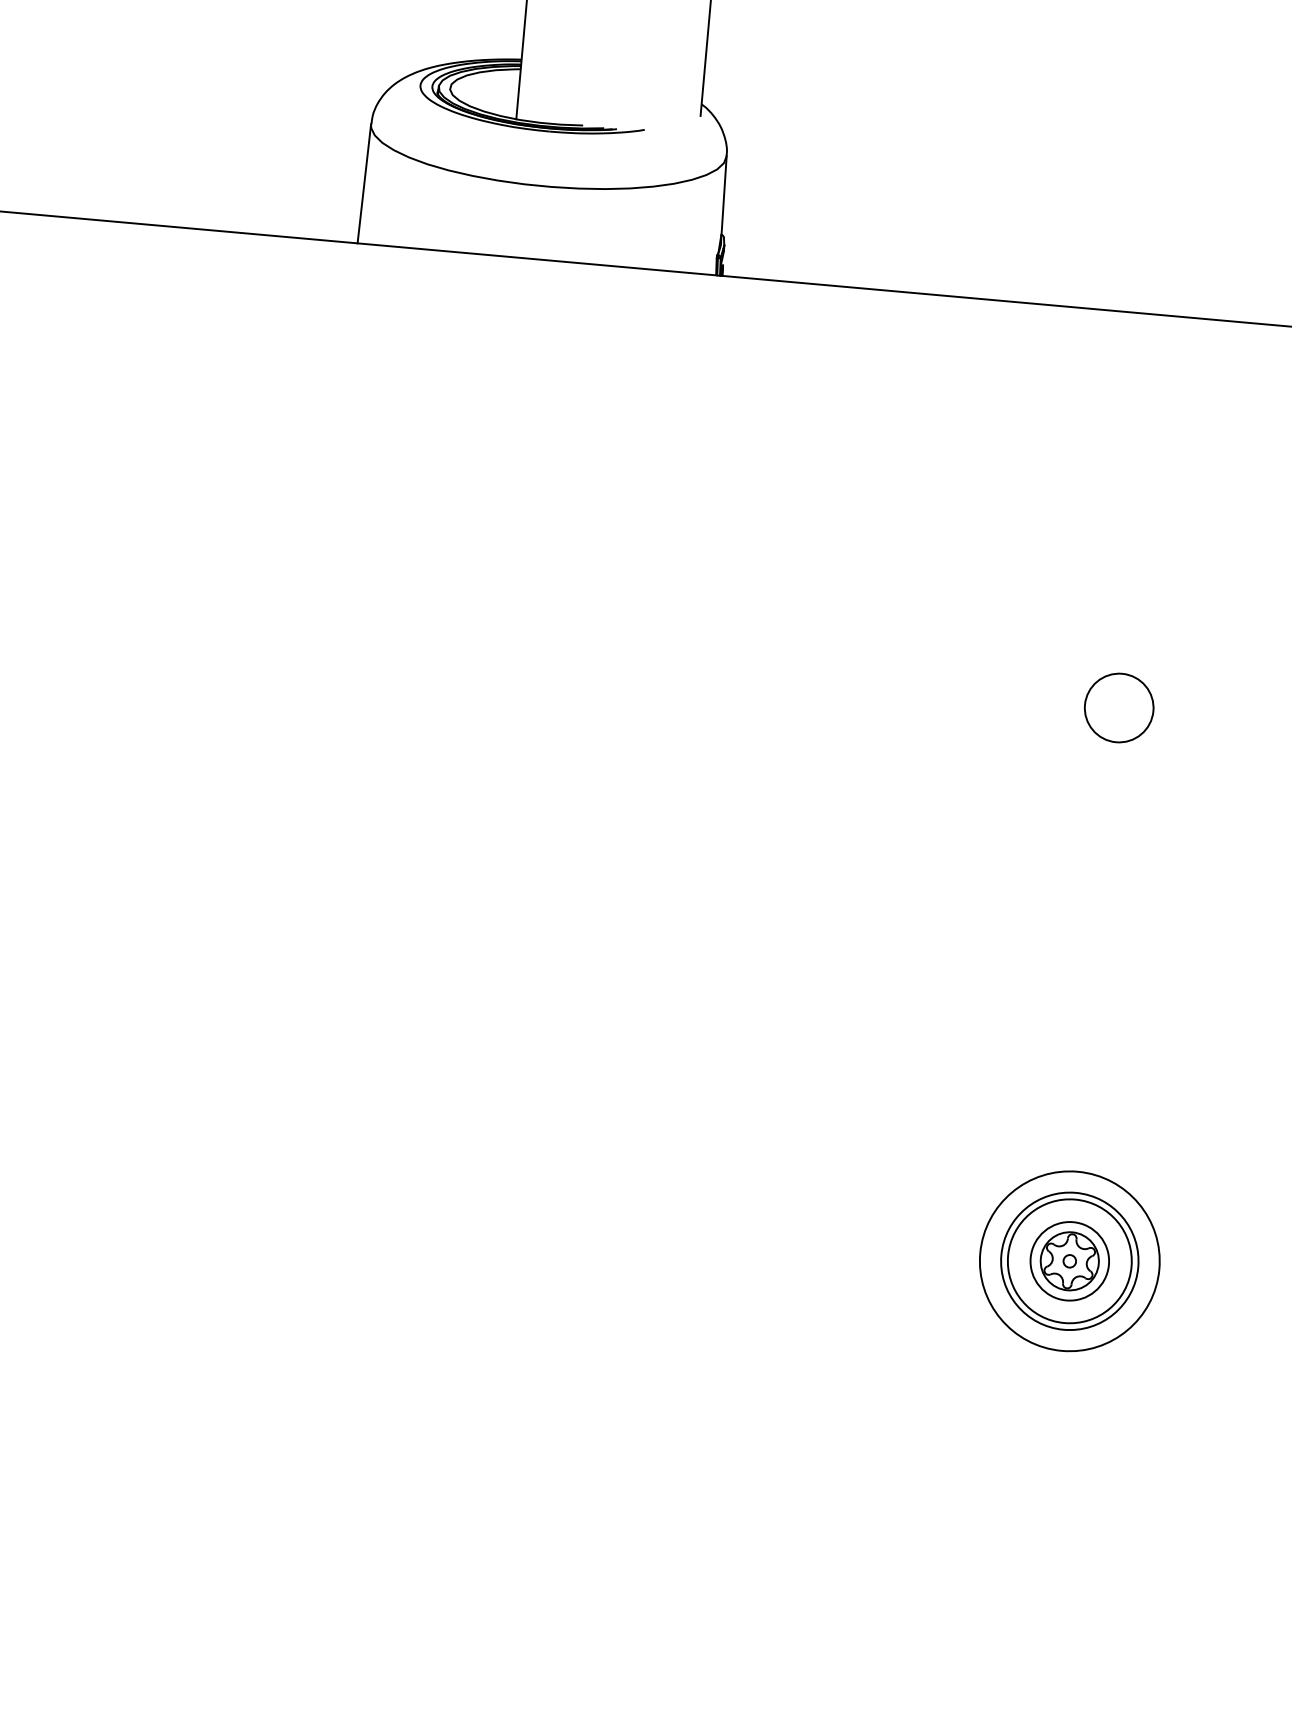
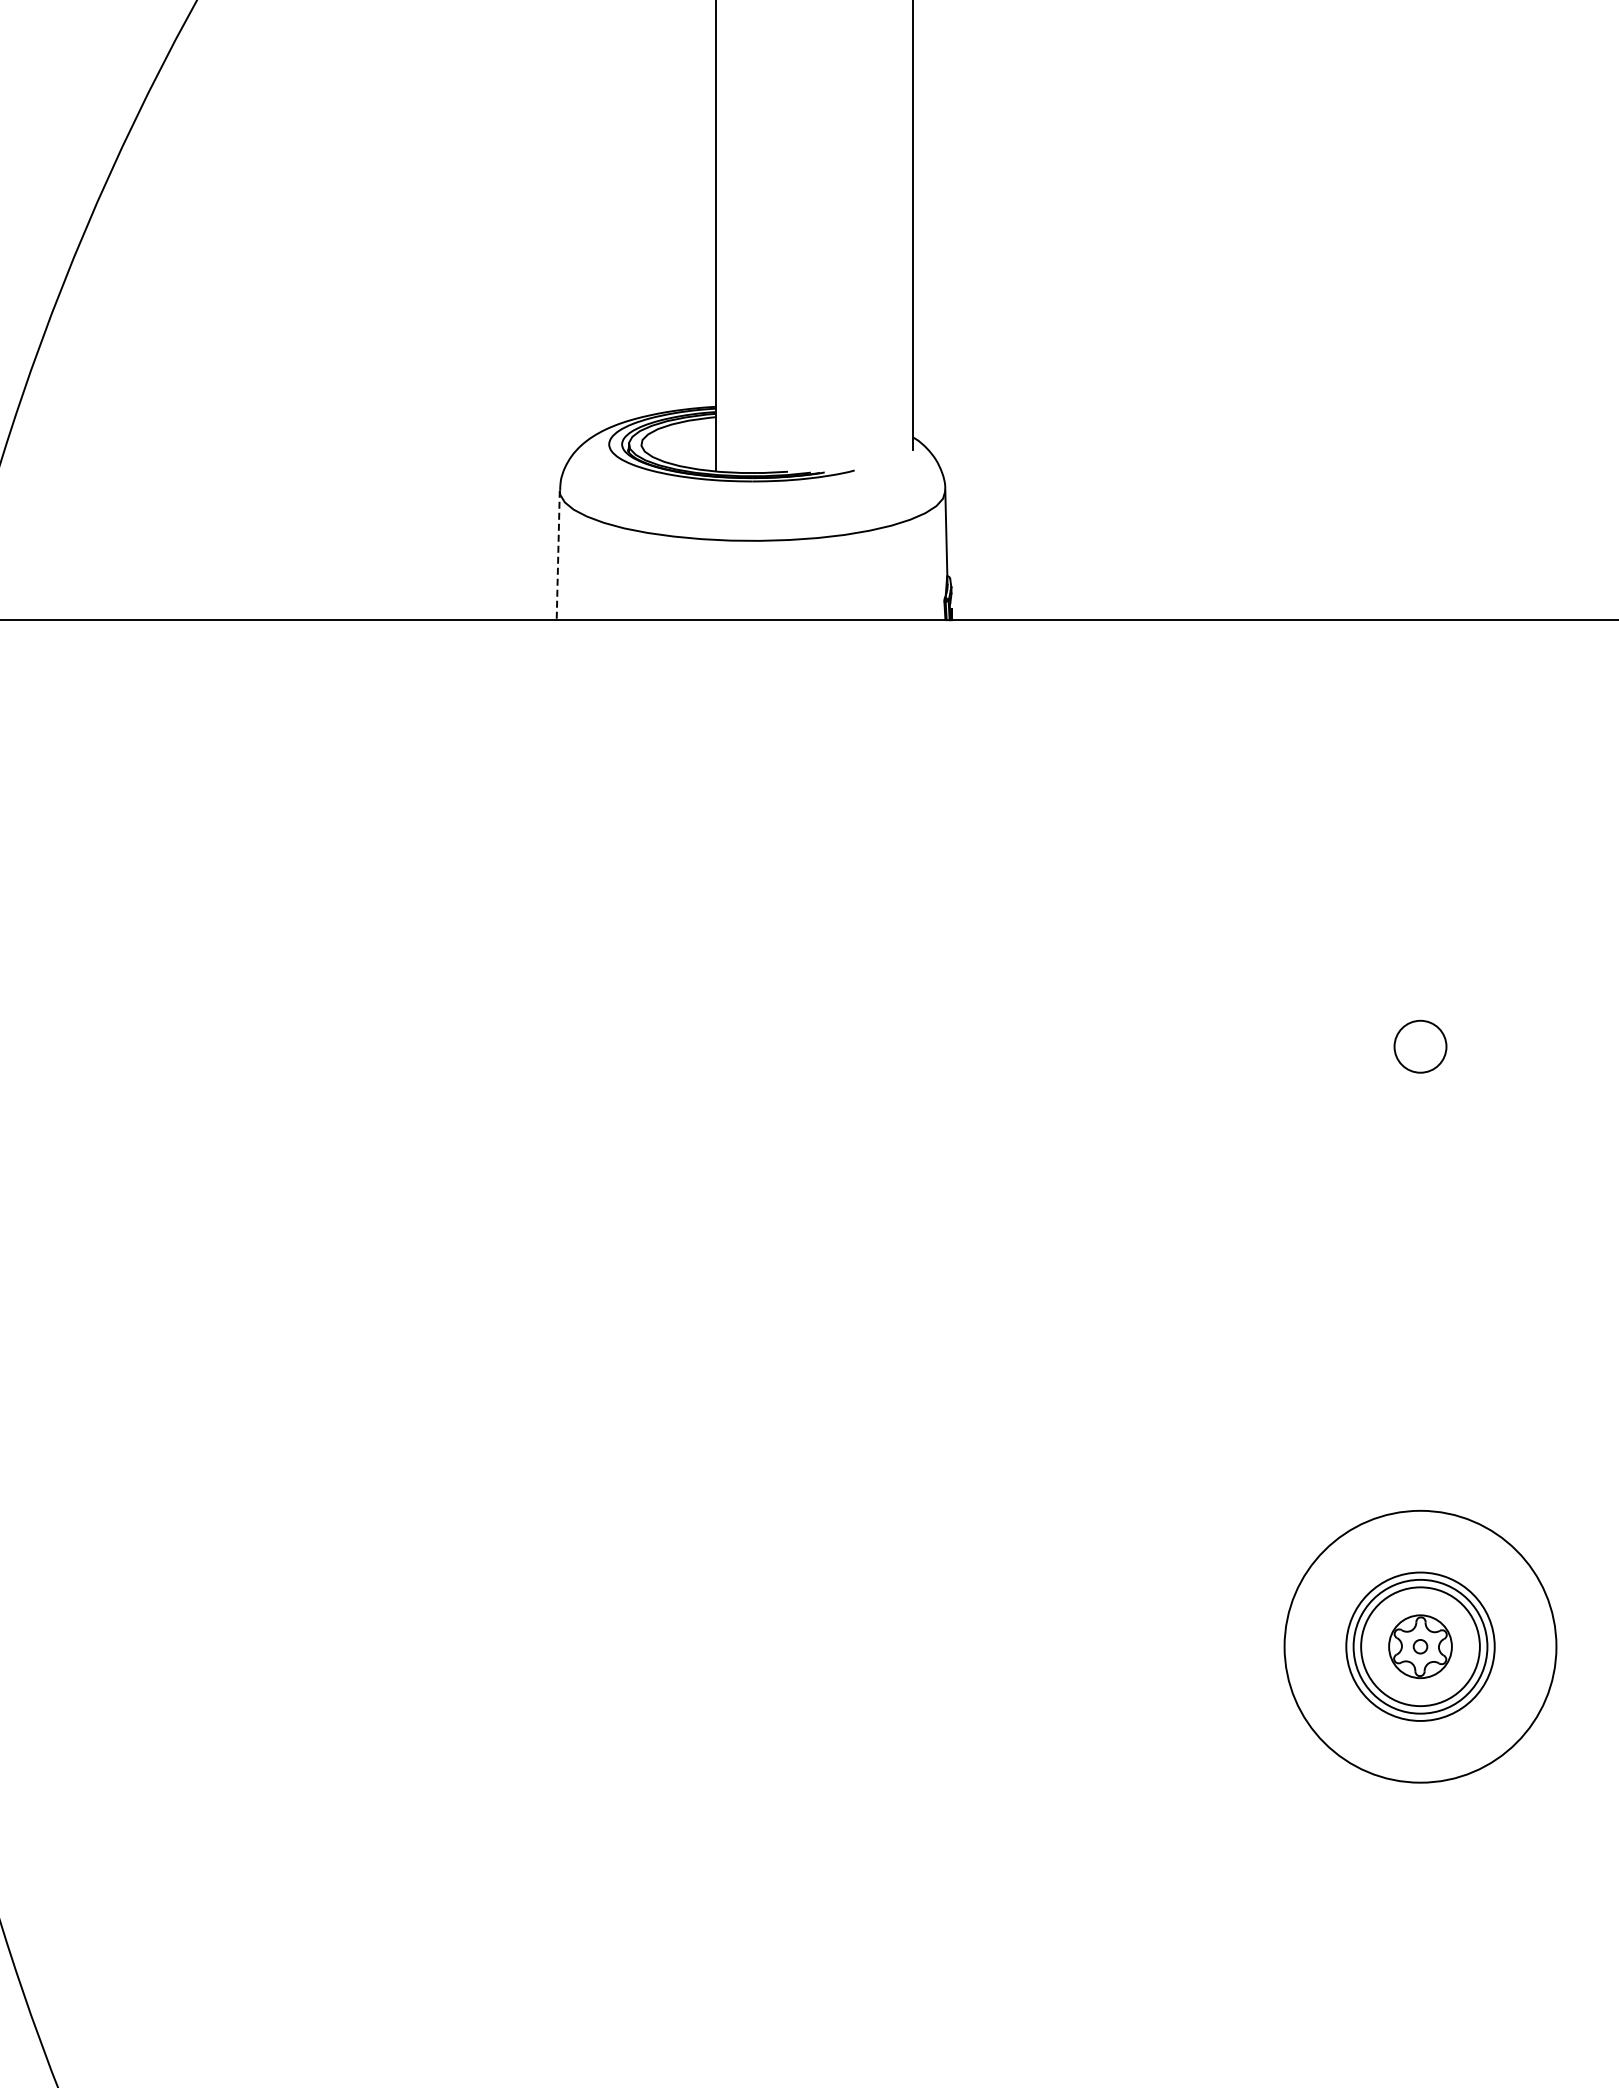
line: (364, 183) -> (558, 555), solid -> dashed
circle: (1119, 707) -> (1420, 1046), size x0.7
circle: (1069, 1261) -> (1420, 1646), size x1.4
circle: (1069, 1261) -> (1420, 1646), size x1.4

